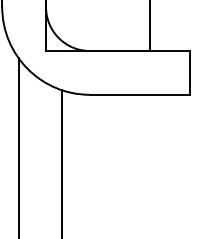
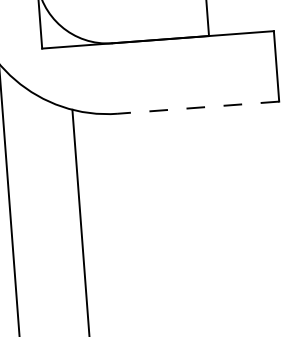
line: (139, 94) -> (197, 107), solid -> dashed

